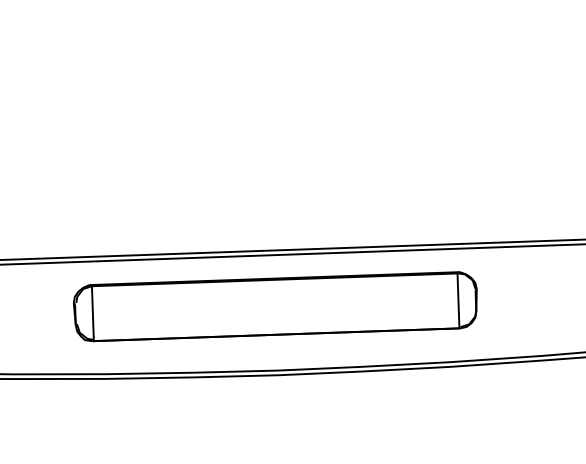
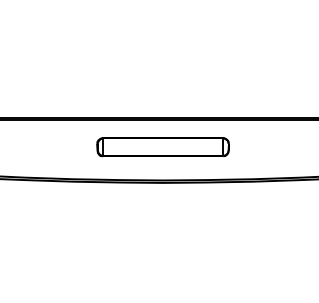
part: (274, 307) -> (162, 147), size x0.62

